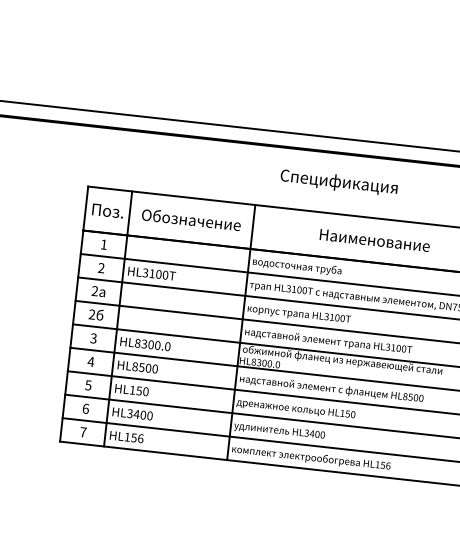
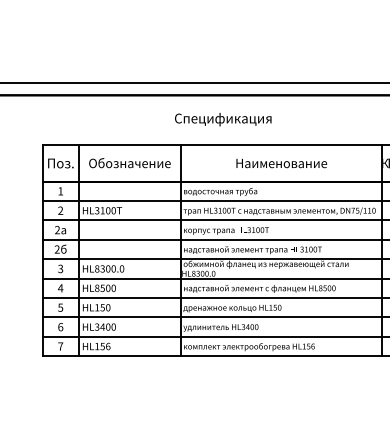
text: (339, 182) -> (223, 119), moved

